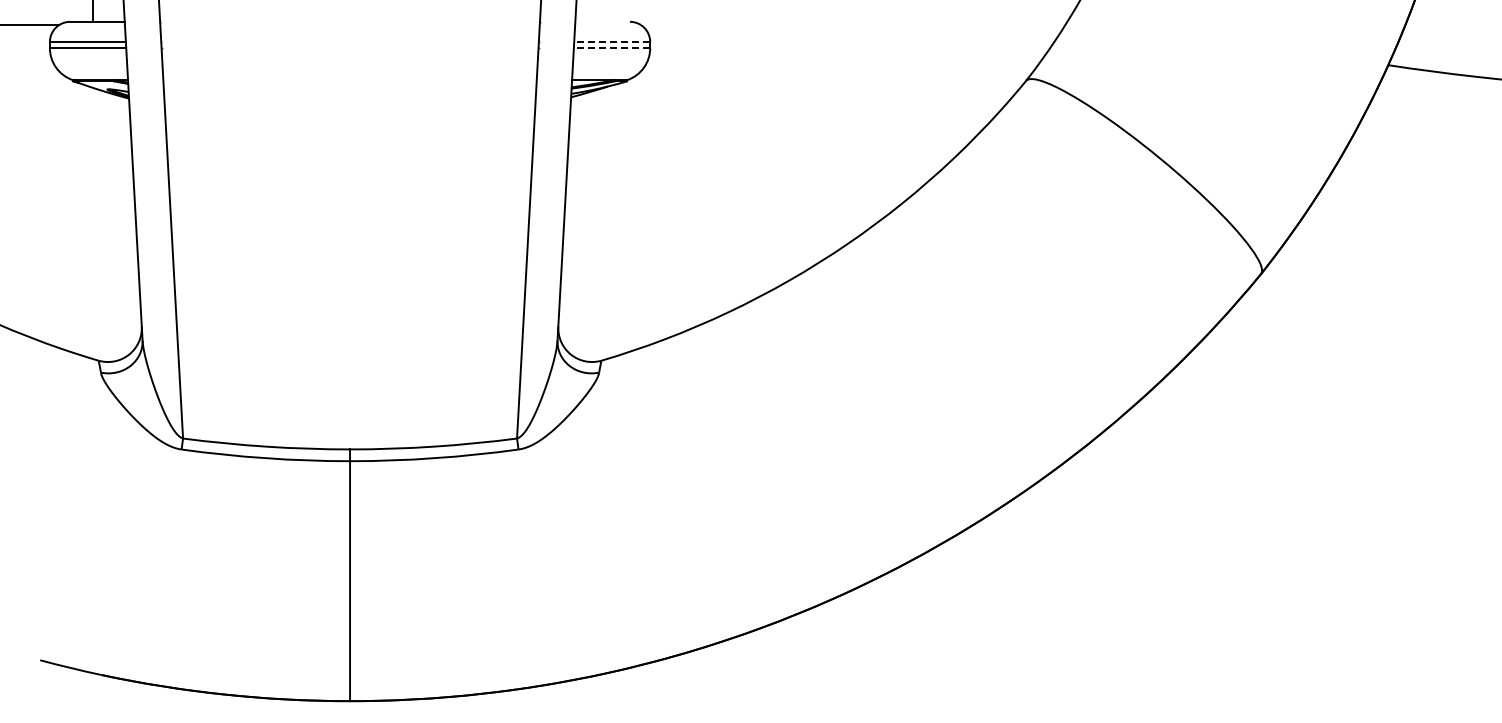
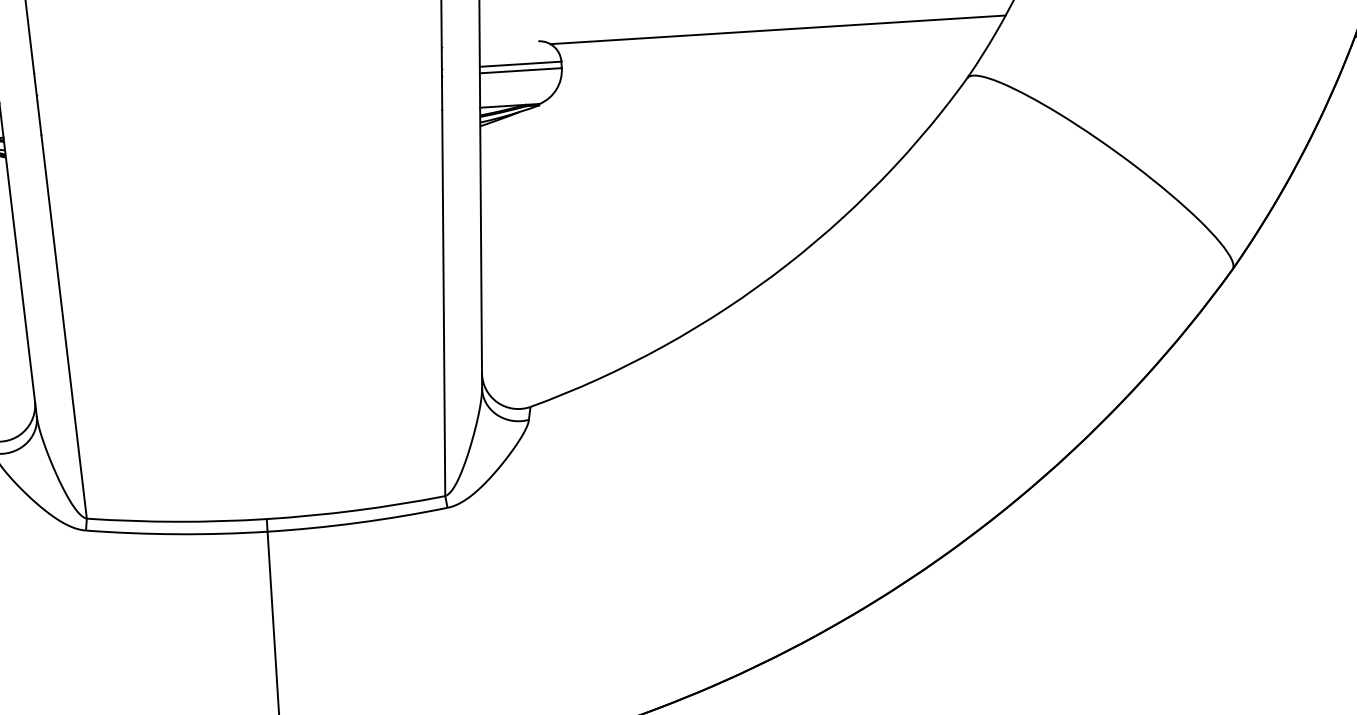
line: (853, 25) -> (778, 30), added
line: (611, 42) -> (519, 64), dashed -> solid
line: (611, 48) -> (520, 71), dashed -> solid

